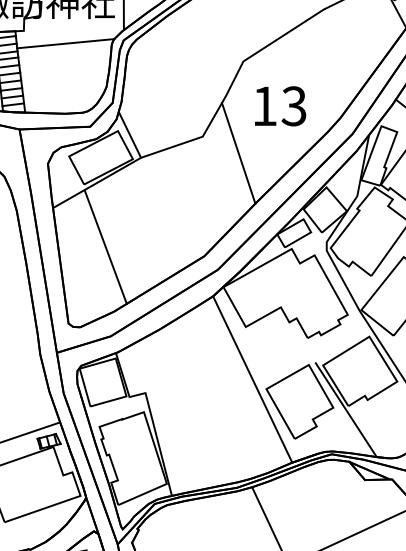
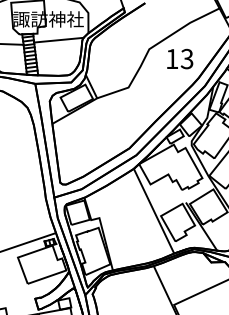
text: (281, 105) -> (180, 58), moved
line: (237, 152) -> (146, 95), removed
line: (104, 246) -> (78, 143), removed

